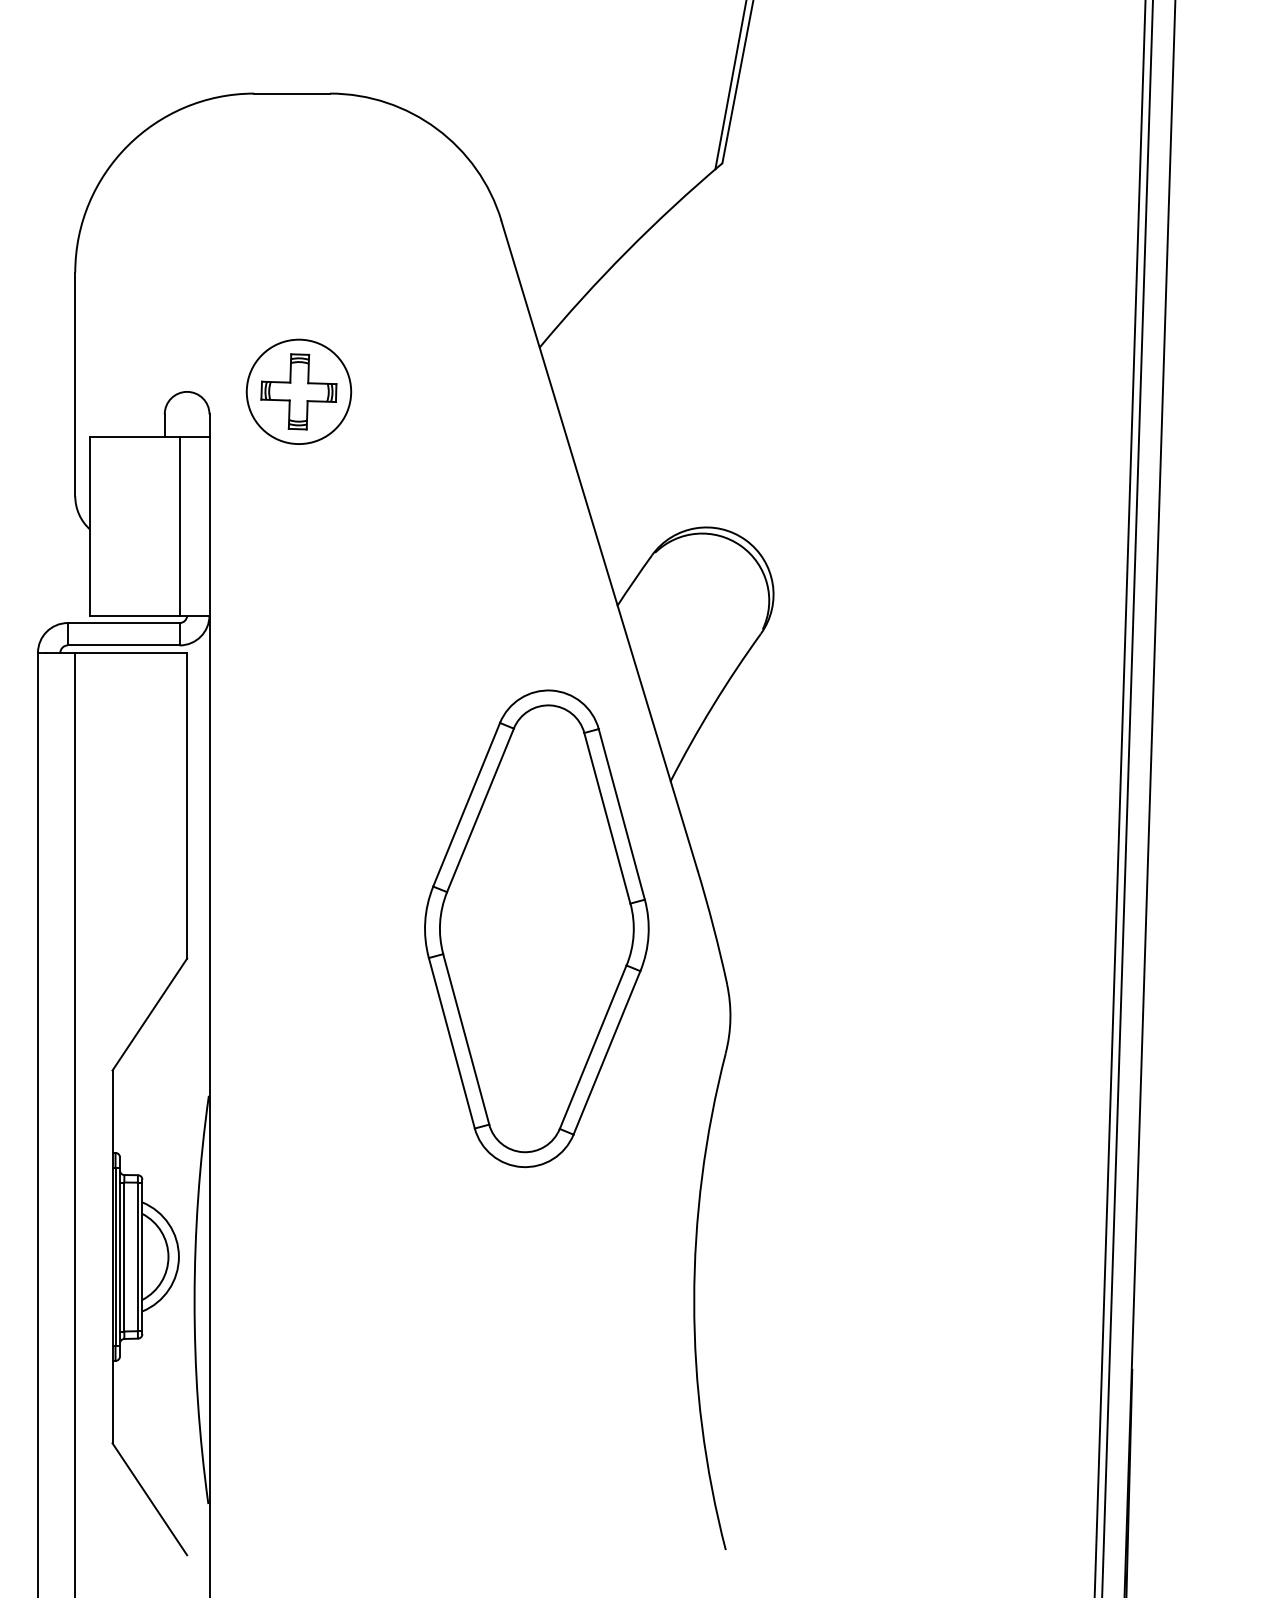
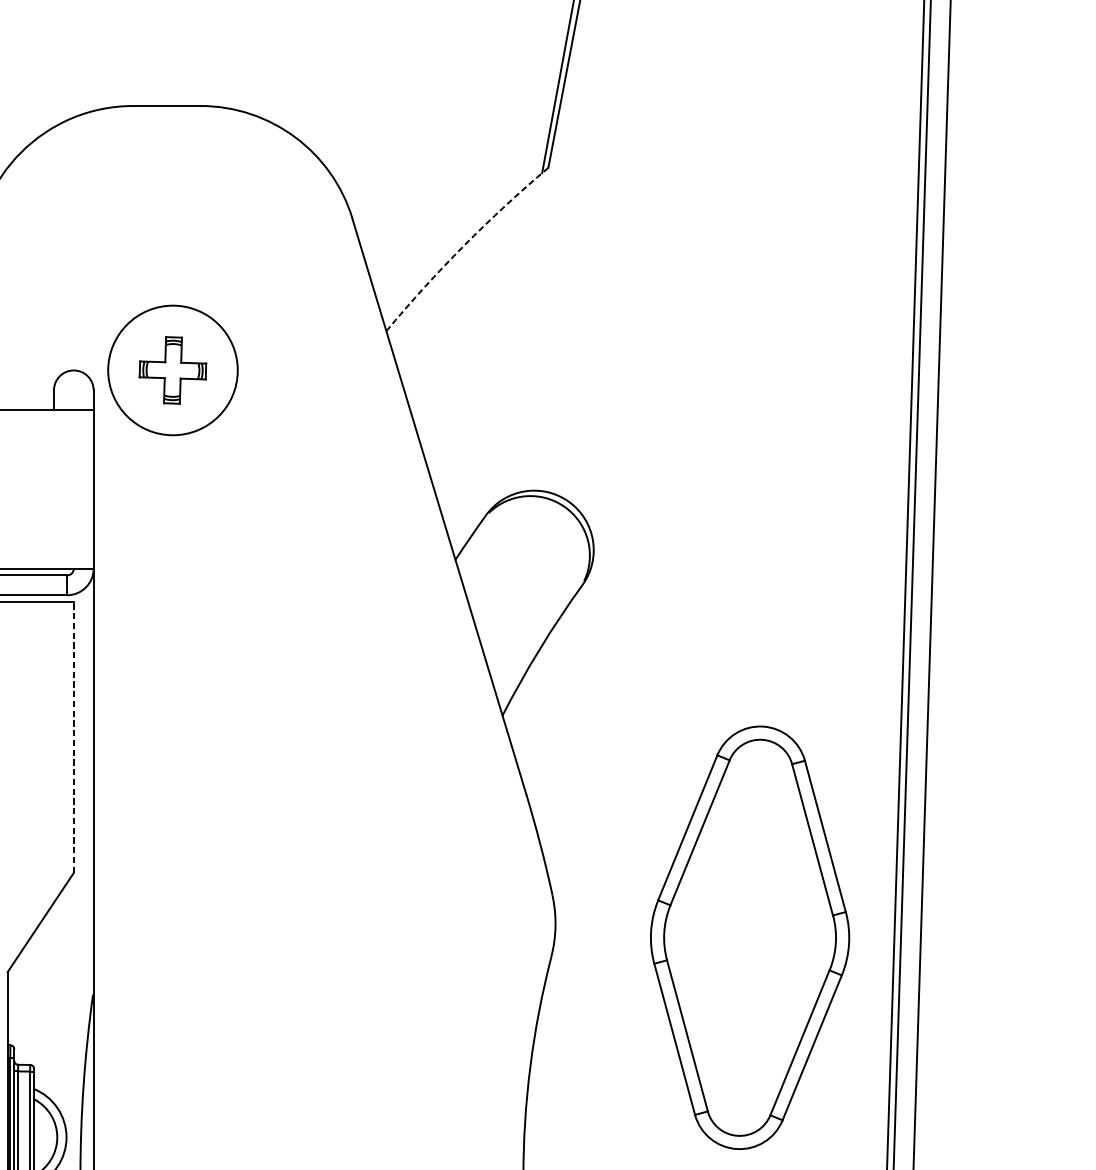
arc: (626, 251) -> (463, 245), solid -> dashed
circle: (298, 391) -> (172, 370), size x1.4
line: (179, 525) -> (67, 488), removed
line: (187, 805) -> (74, 737), solid -> dashed
part: (536, 928) -> (749, 937), moved

